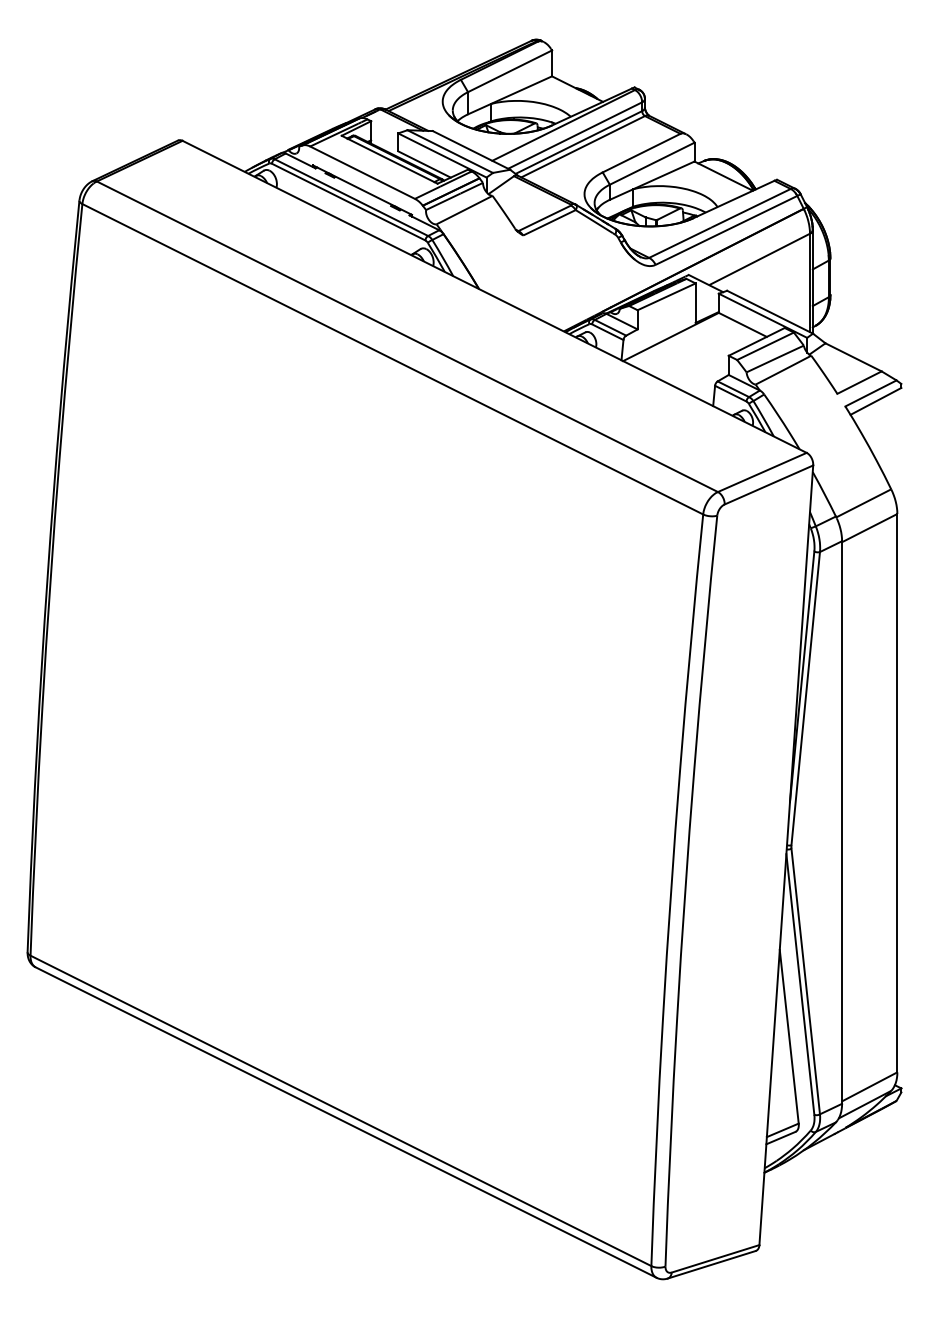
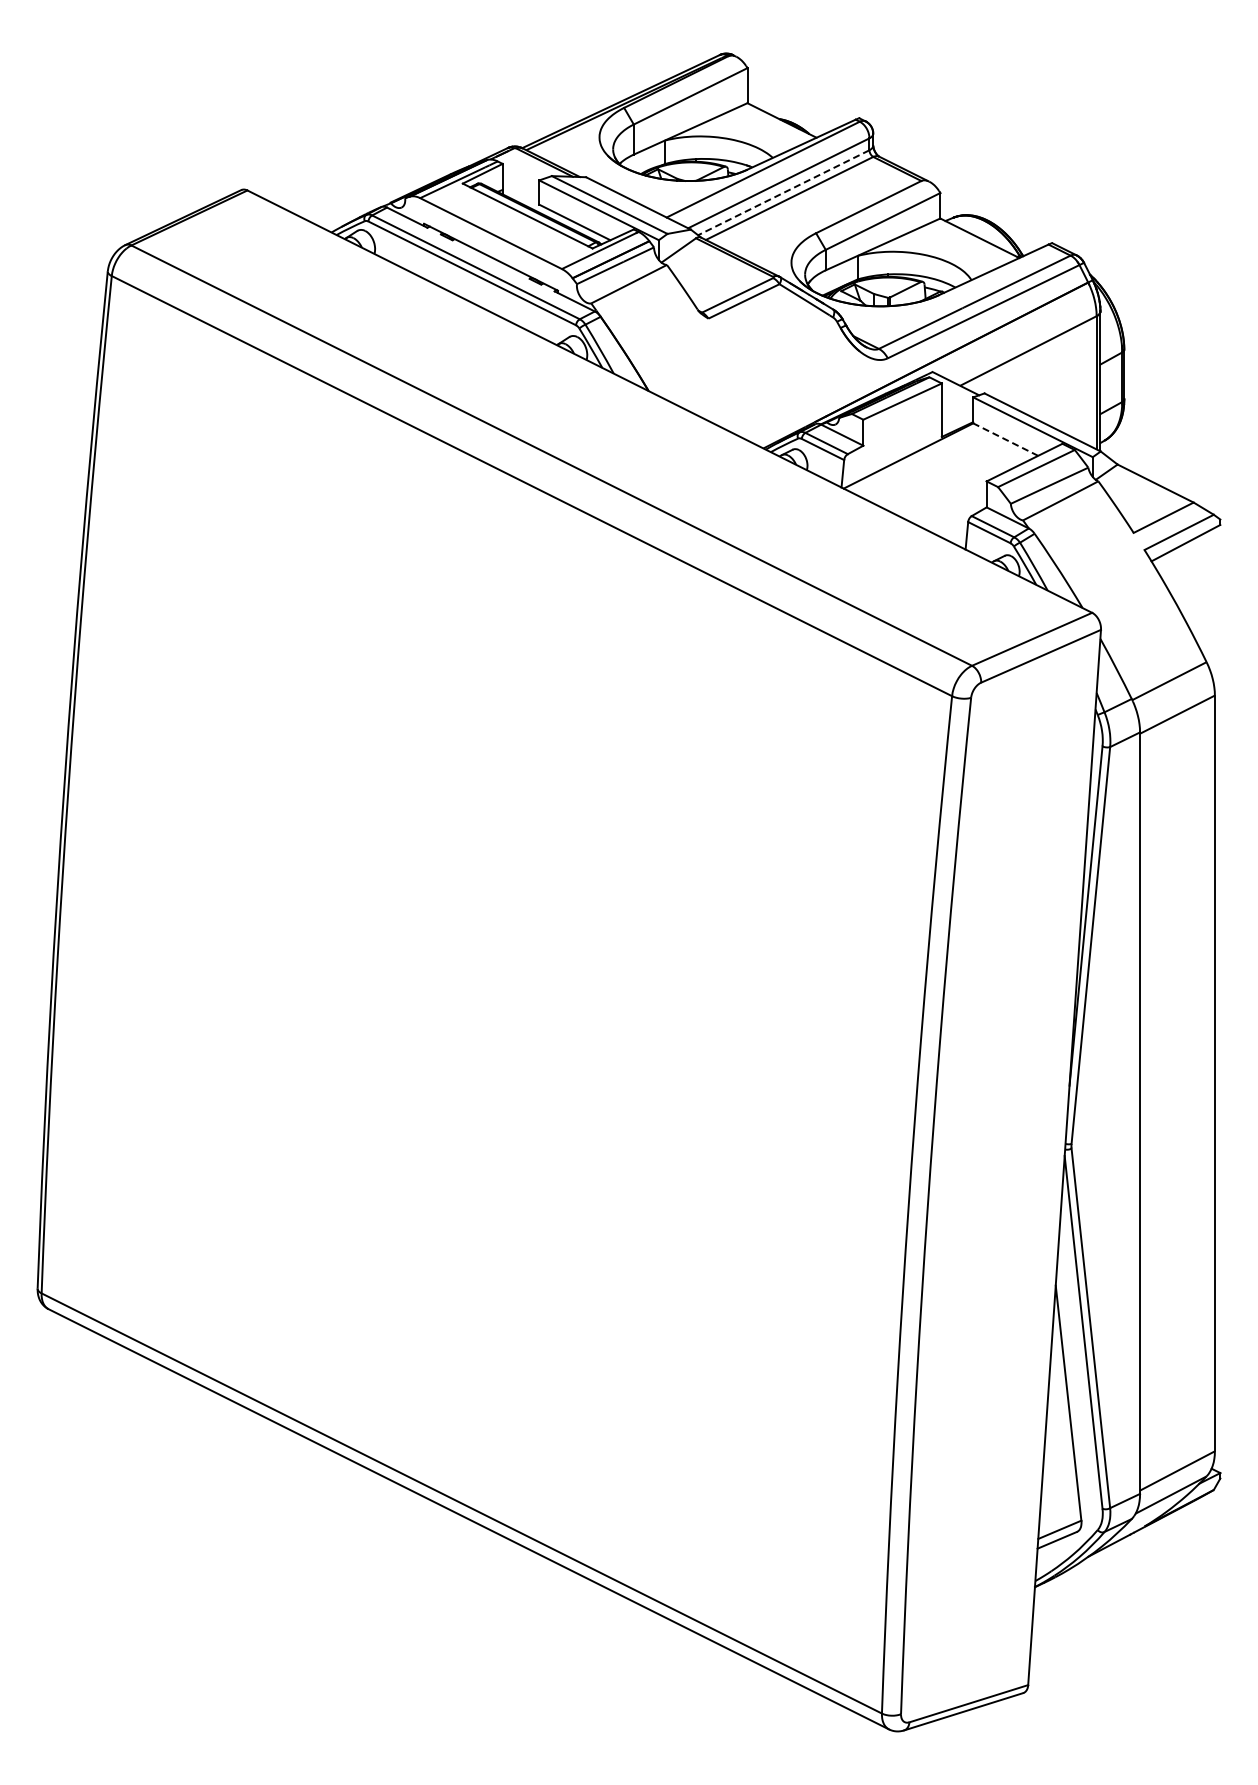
line: (578, 142) -> (783, 192), solid -> dashed
line: (742, 324) -> (1005, 439), solid -> dashed

